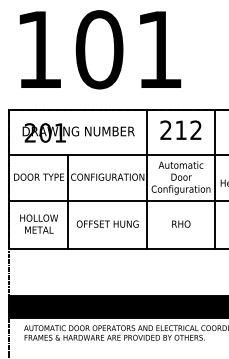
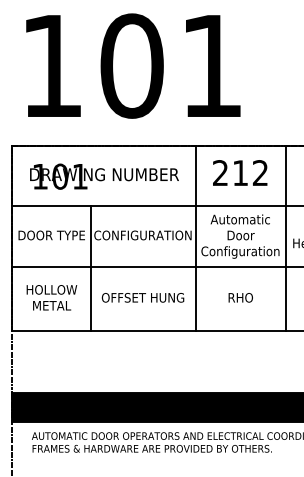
text: (29, 132) -> (39, 176), 201 -> 101

